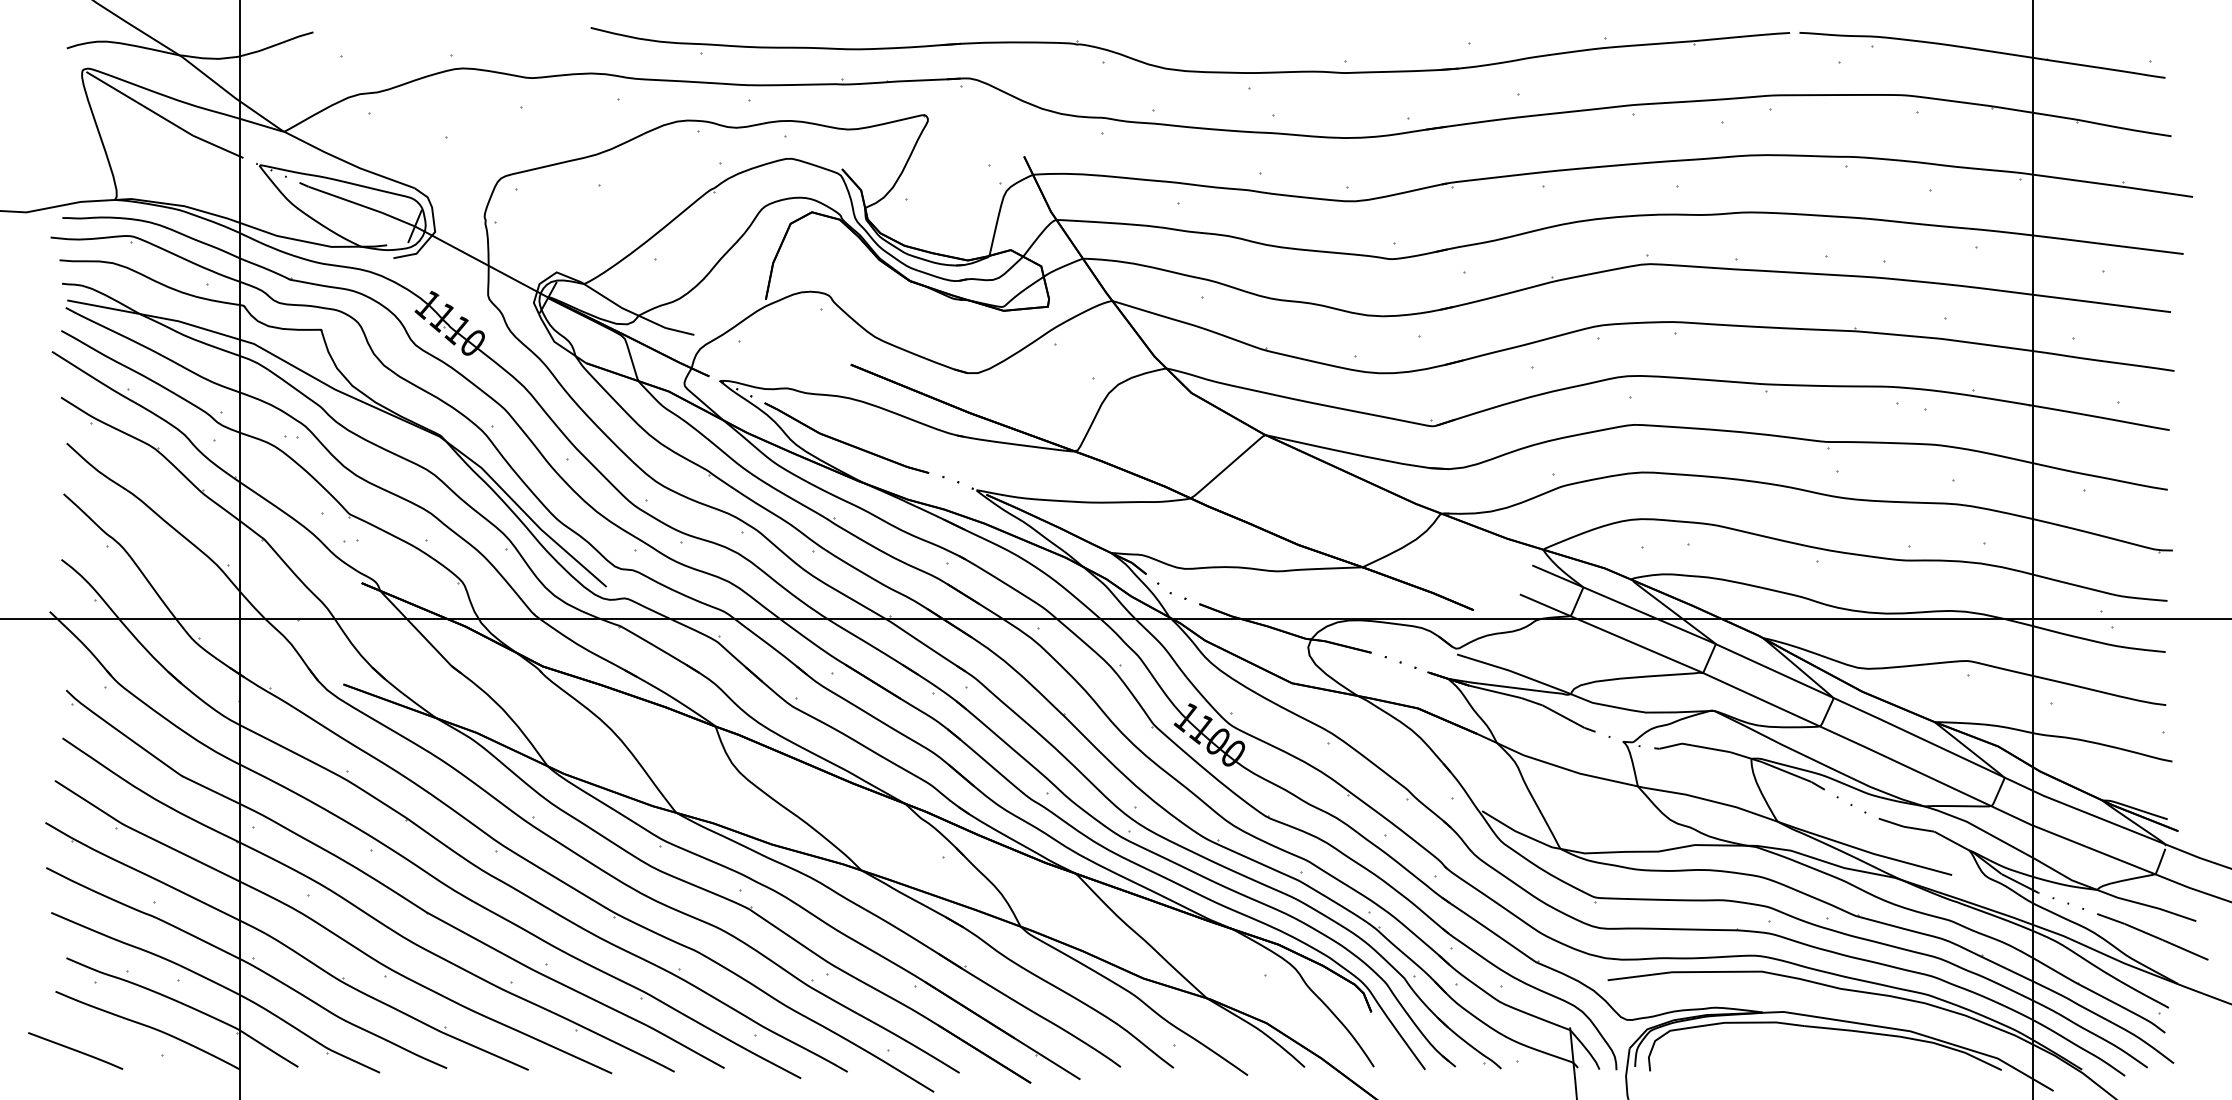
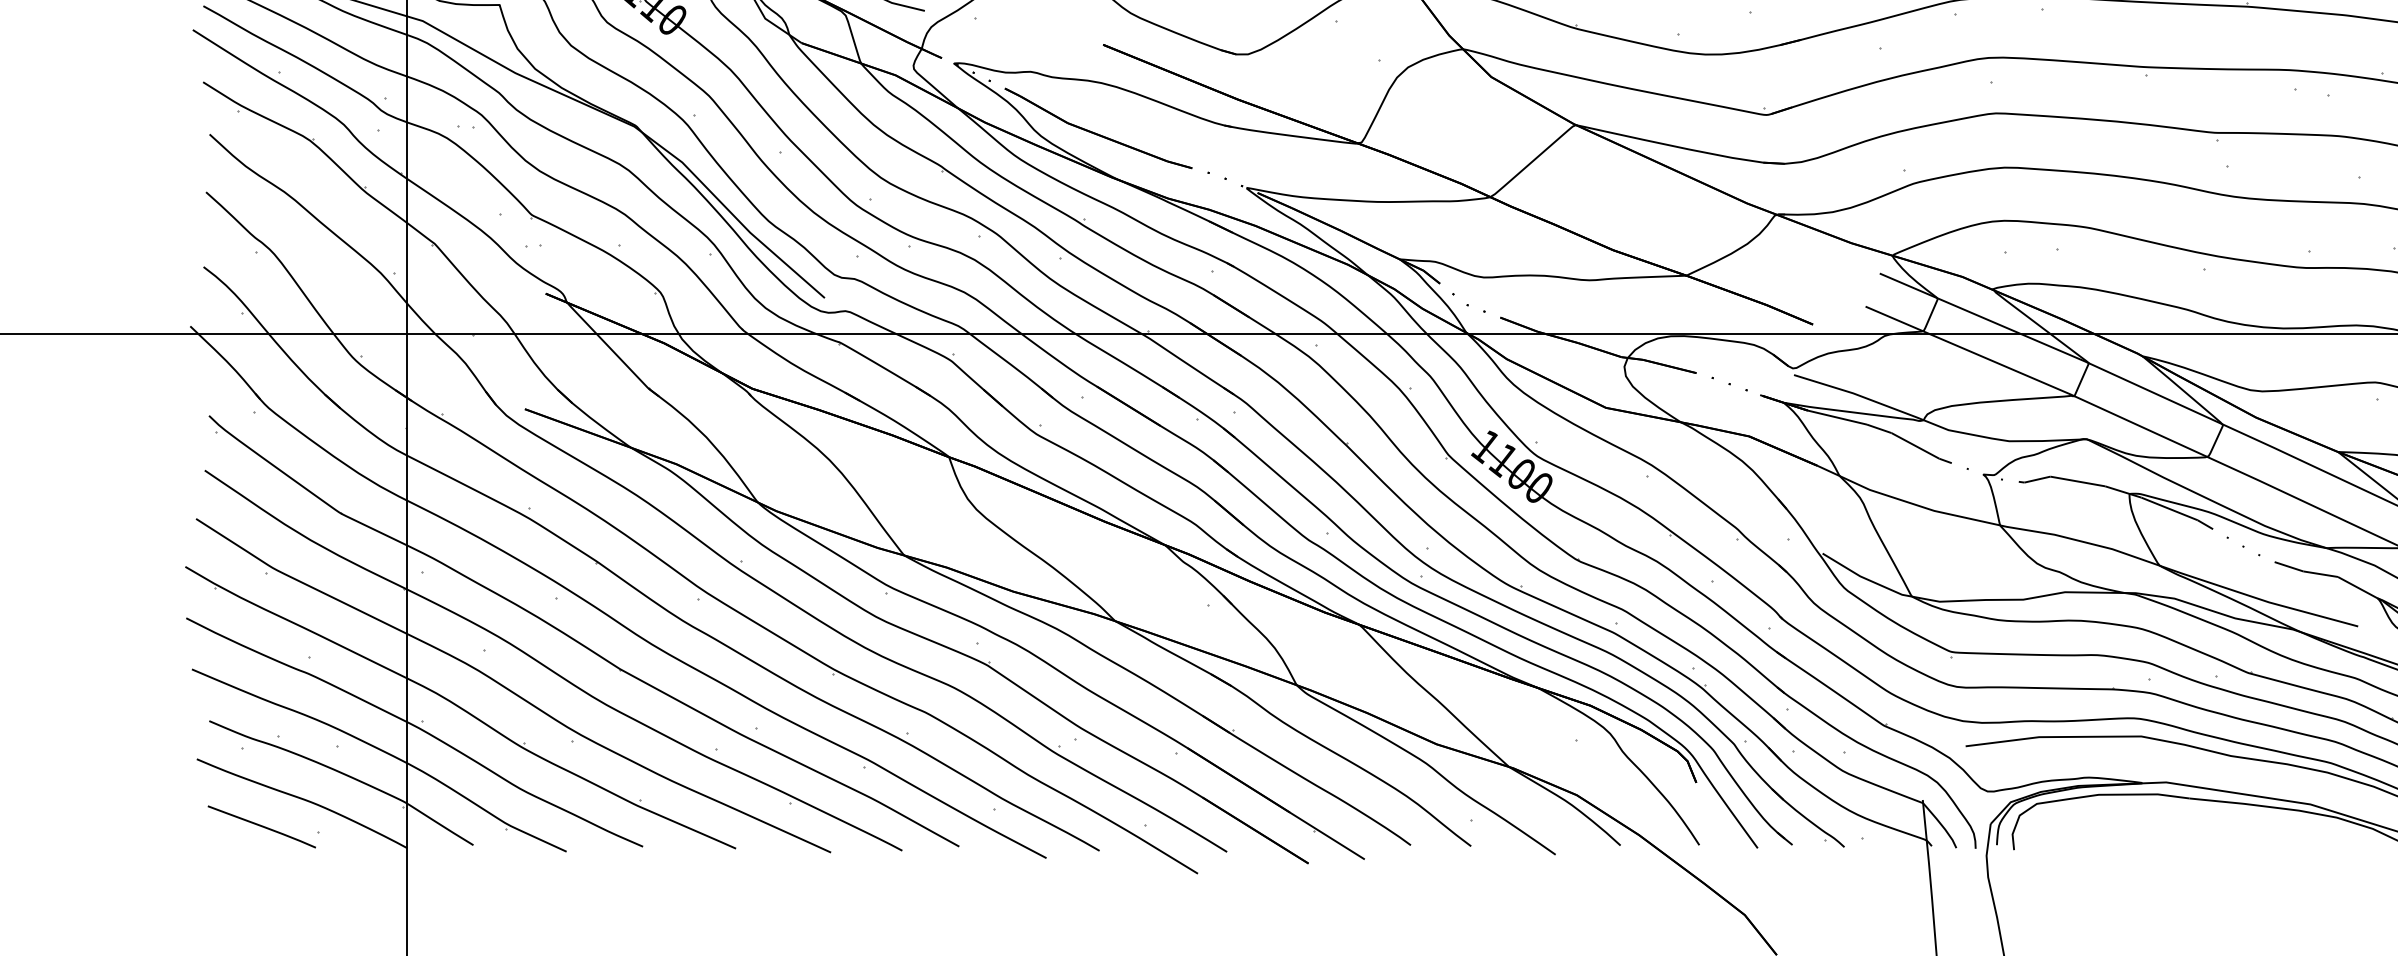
line: (75, 1050) -> (261, 826), moved

